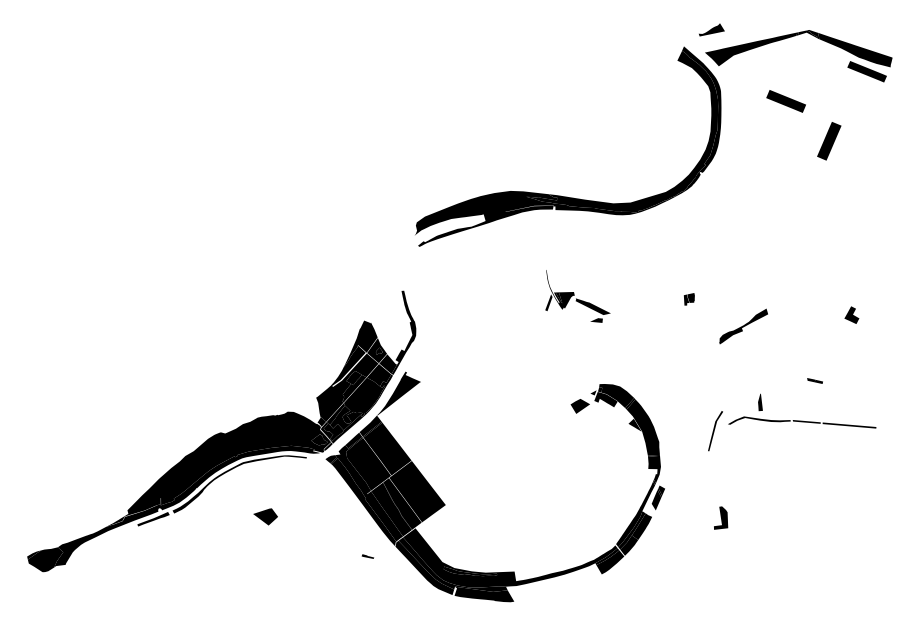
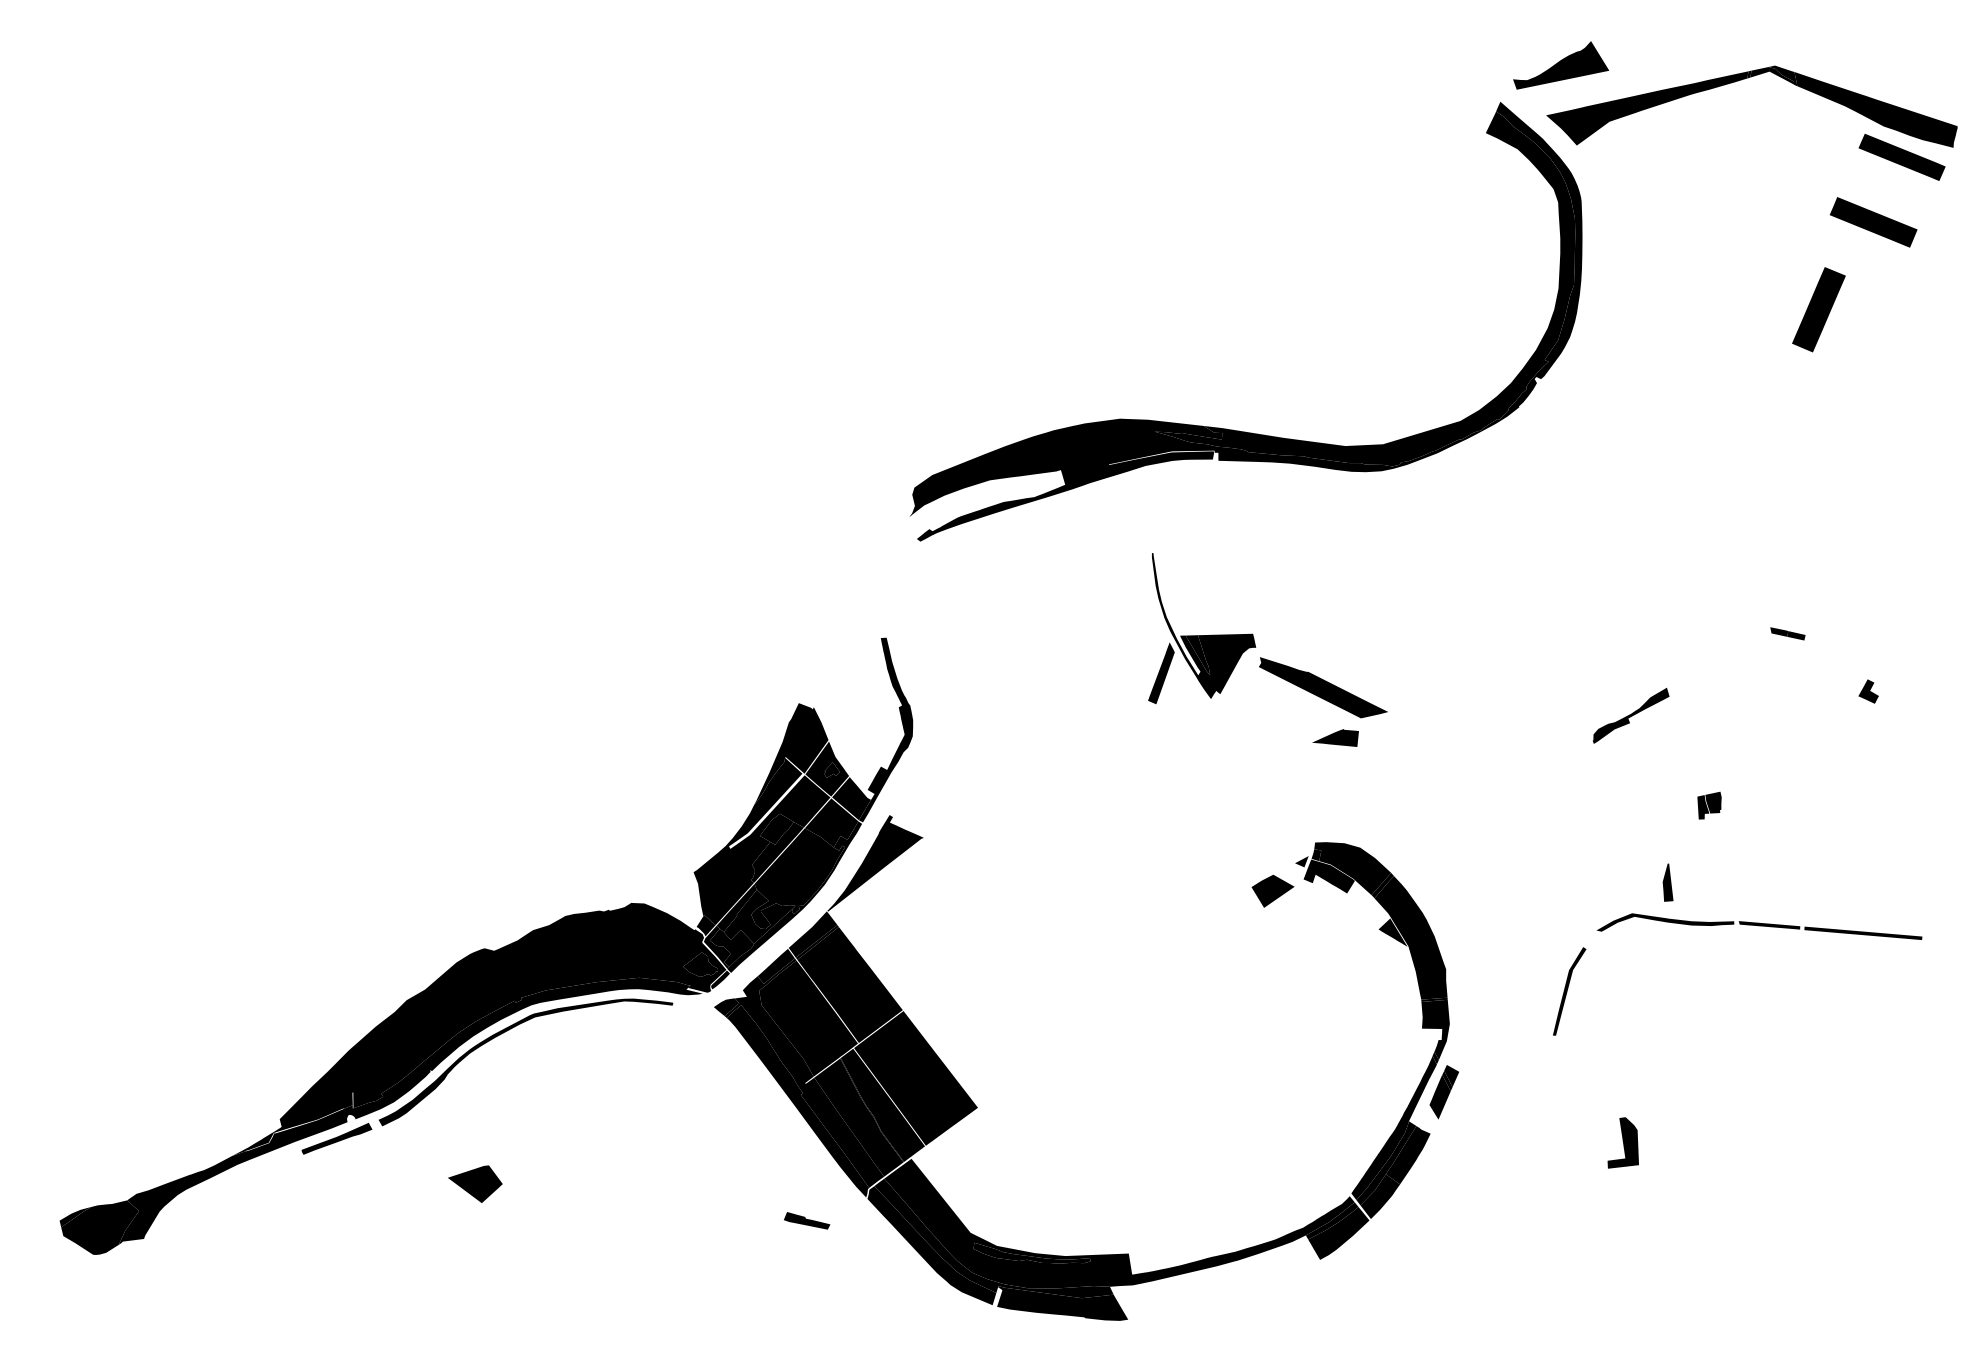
part: (711, 29) -> (1560, 64), size x1.67
part: (785, 101) -> (1872, 222), moved
part: (577, 296) -> (1266, 650), size x1.67
part: (689, 299) -> (1709, 806), moved
part: (851, 315) -> (1867, 691), size x0.62
part: (743, 325) -> (1630, 713), size x0.71
part: (814, 380) -> (1786, 632), moved
part: (715, 431) -> (1569, 992), moved
part: (265, 516) -> (474, 1183), moved
part: (721, 517) -> (1624, 1141), moved
part: (367, 556) -> (806, 1220), size x1.67

